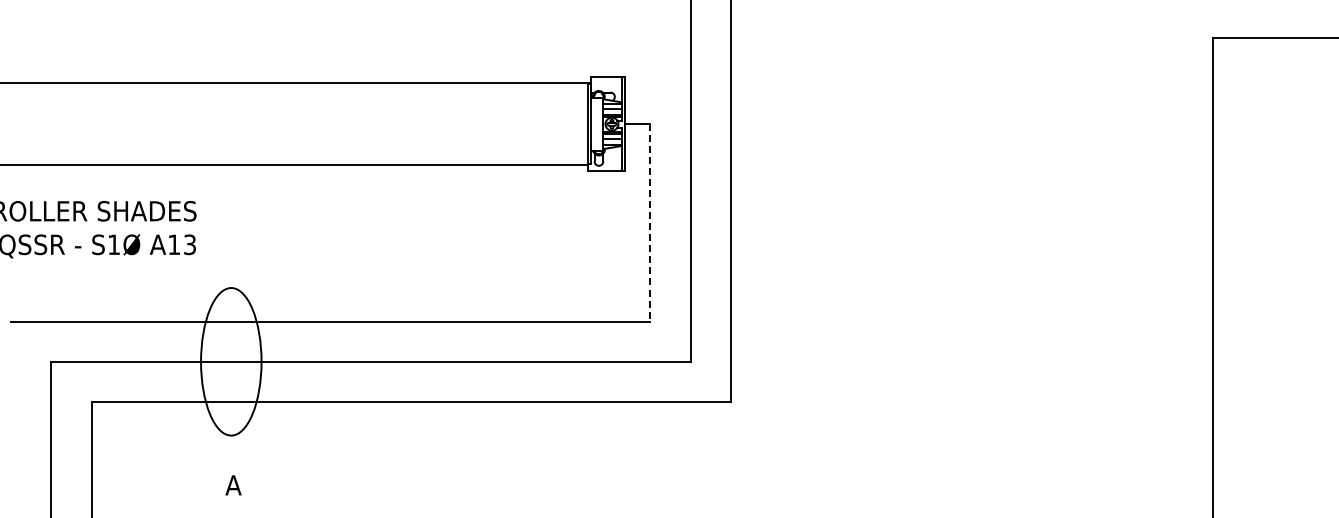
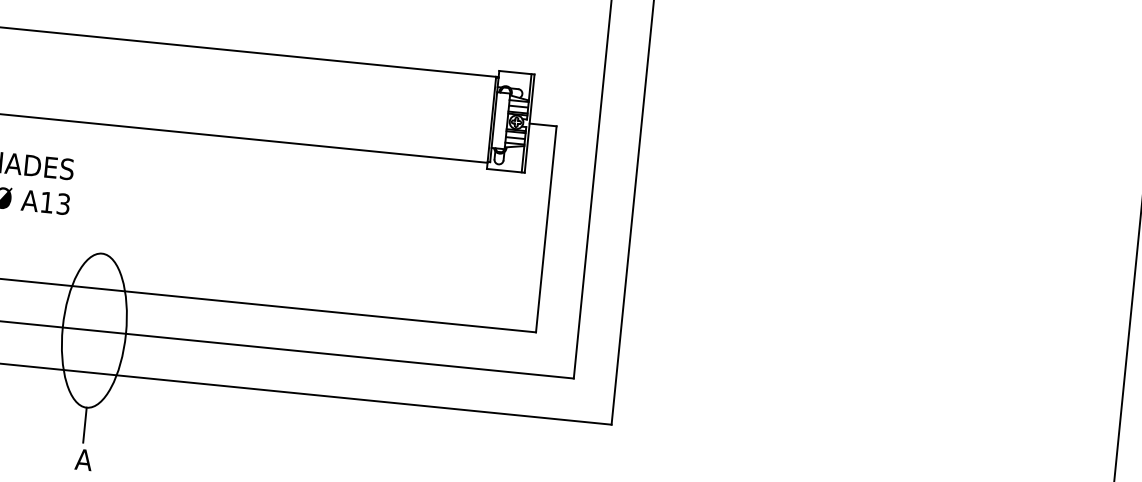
line: (650, 222) -> (546, 228), dashed -> solid
line: (231, 452) -> (85, 425), added

